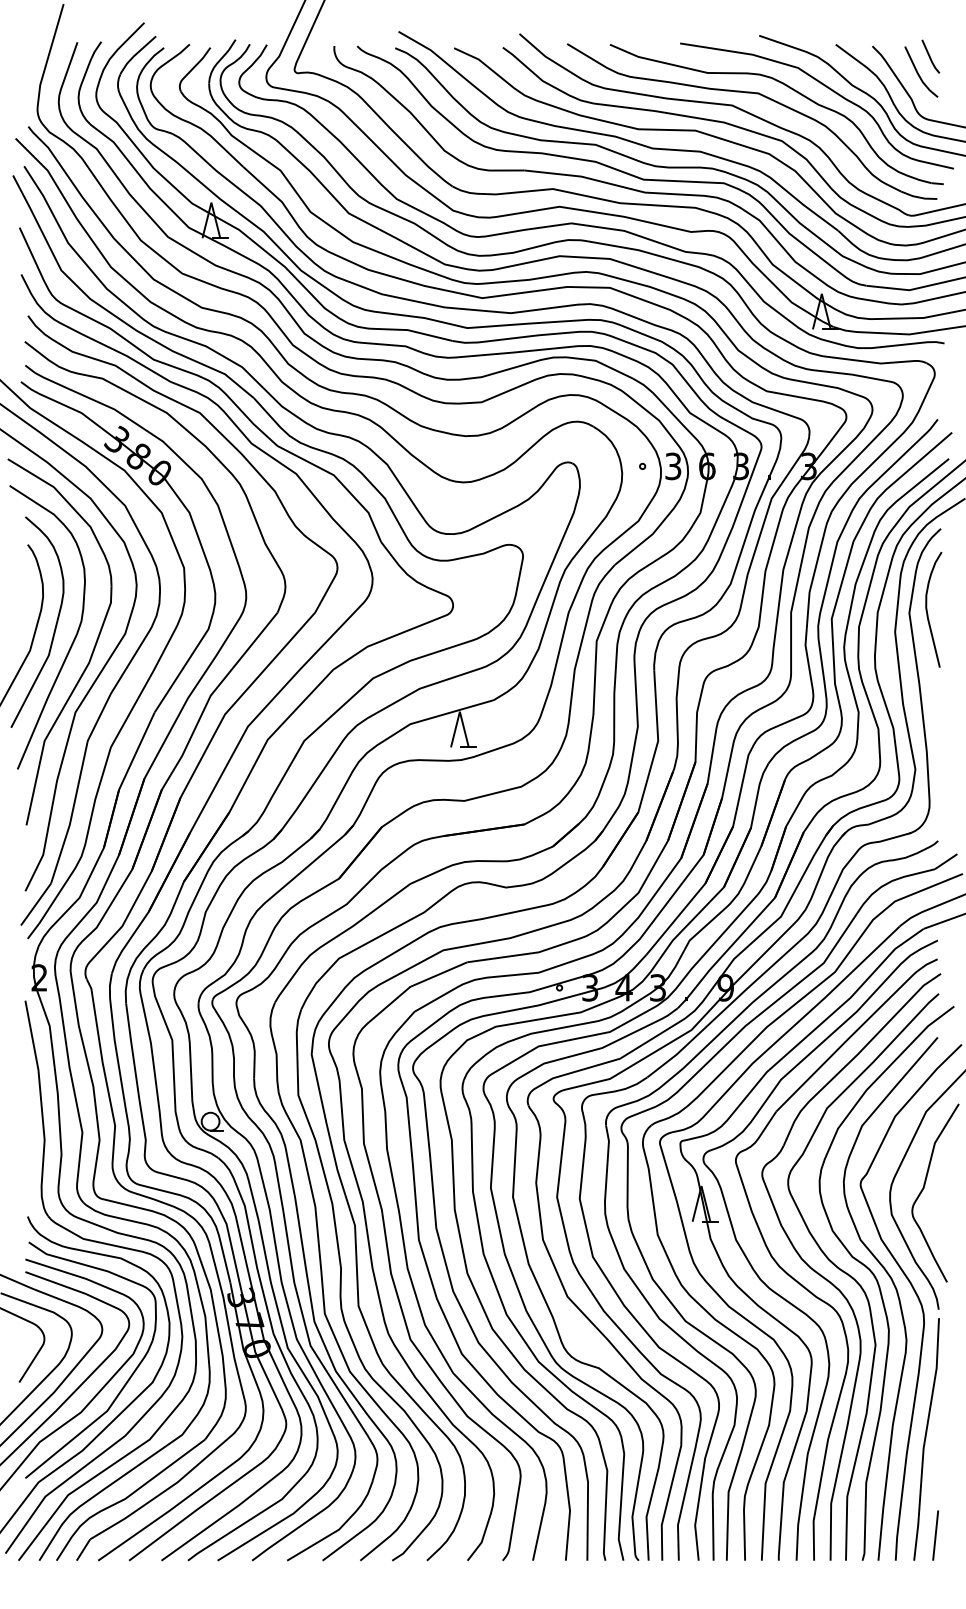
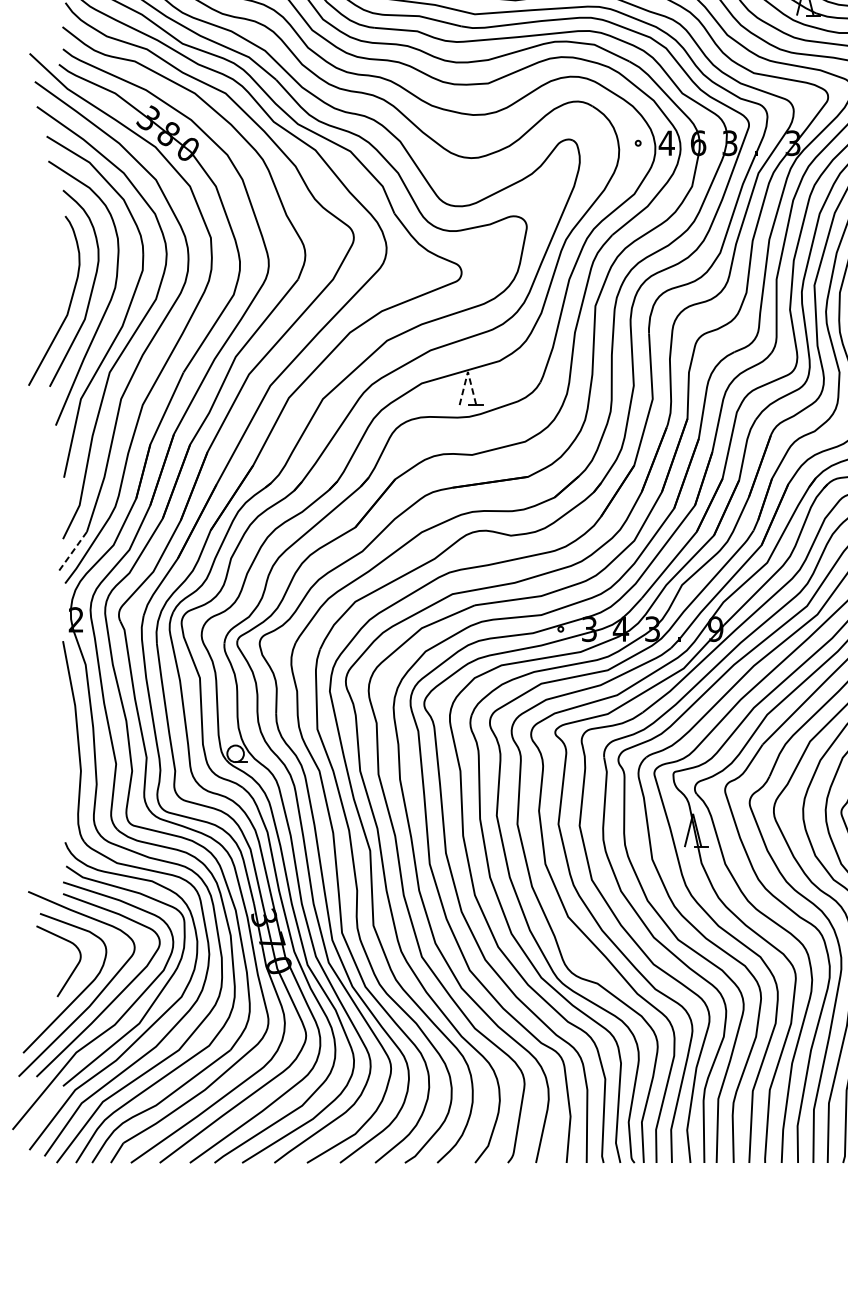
text: (672, 466) -> (666, 143), 3 -> 4
line: (459, 711) -> (467, 371), solid -> dashed
line: (36, 904) -> (73, 551), solid -> dashed

